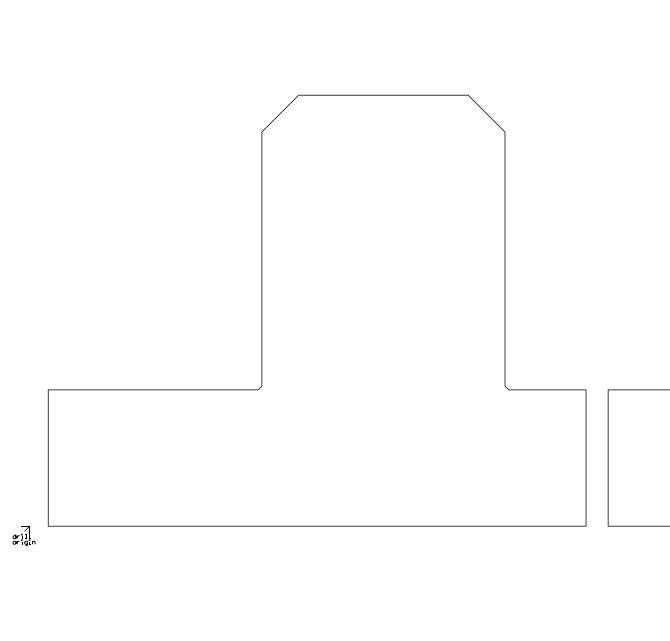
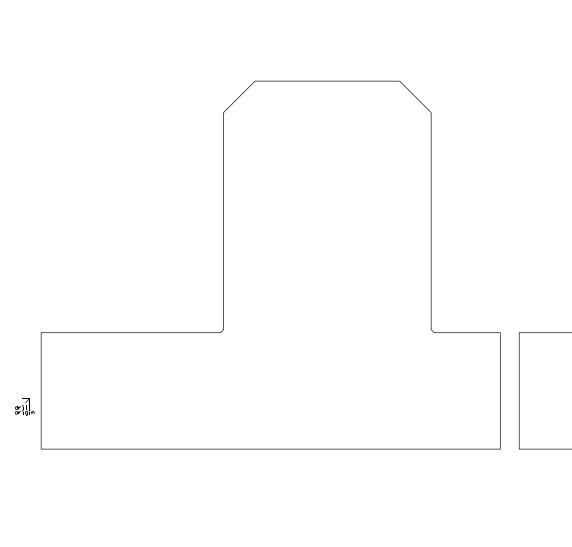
part: (23, 536) -> (24, 407), moved

